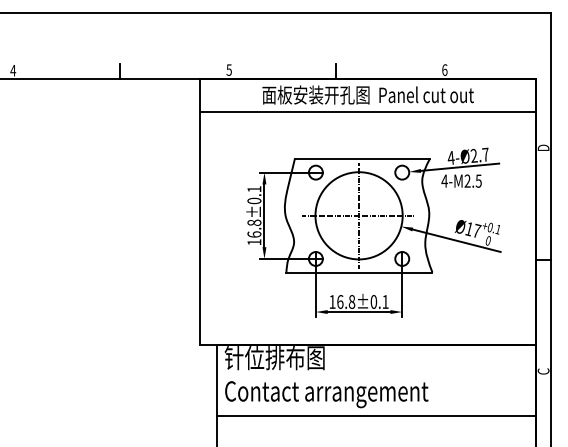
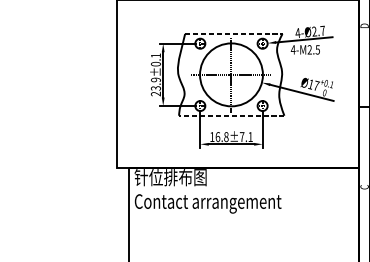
line: (362, 159) -> (233, 34), solid -> dashed
text: (254, 232) -> (156, 86), 16.8±0.1 -> 23.9±0.1
line: (358, 272) -> (231, 115), solid -> dashed
text: (373, 301) -> (241, 136), 16.8±0.1 -> 16.8±7.1
line: (376, 415) -> (244, 218), removed

